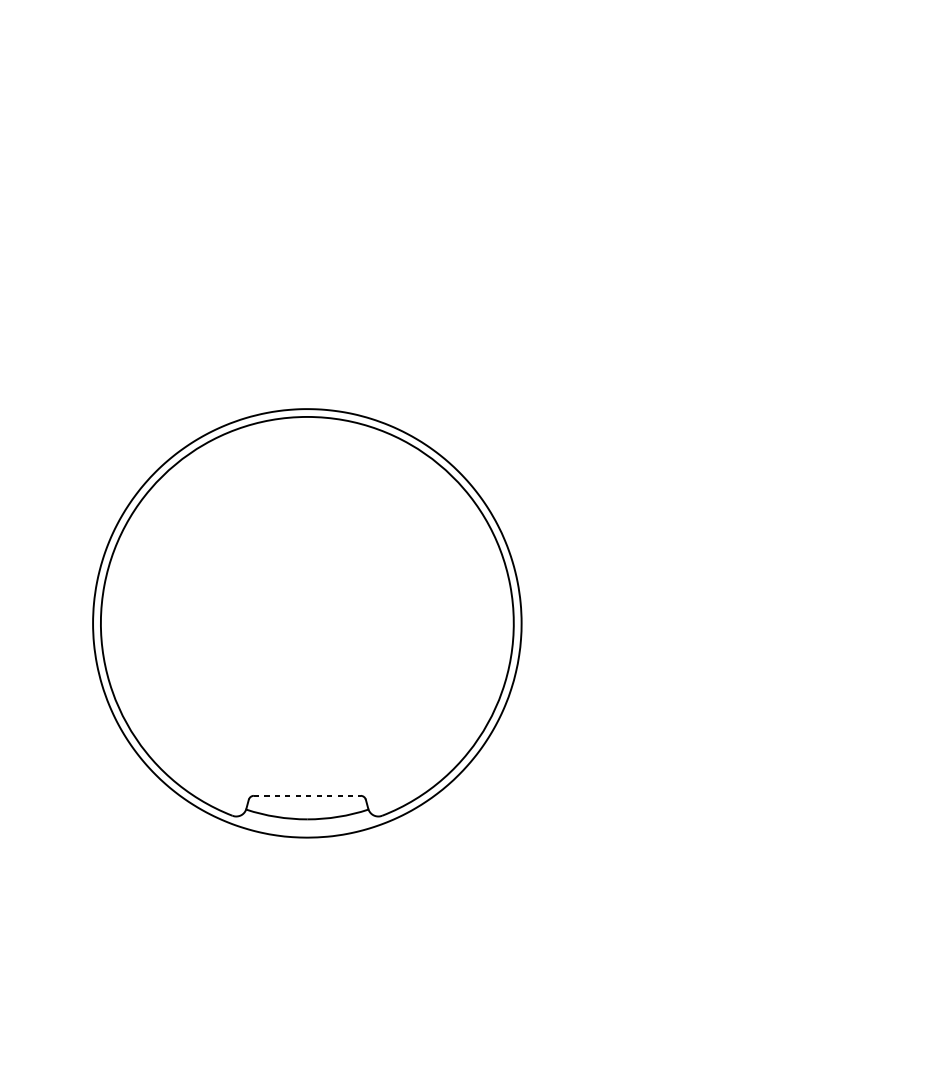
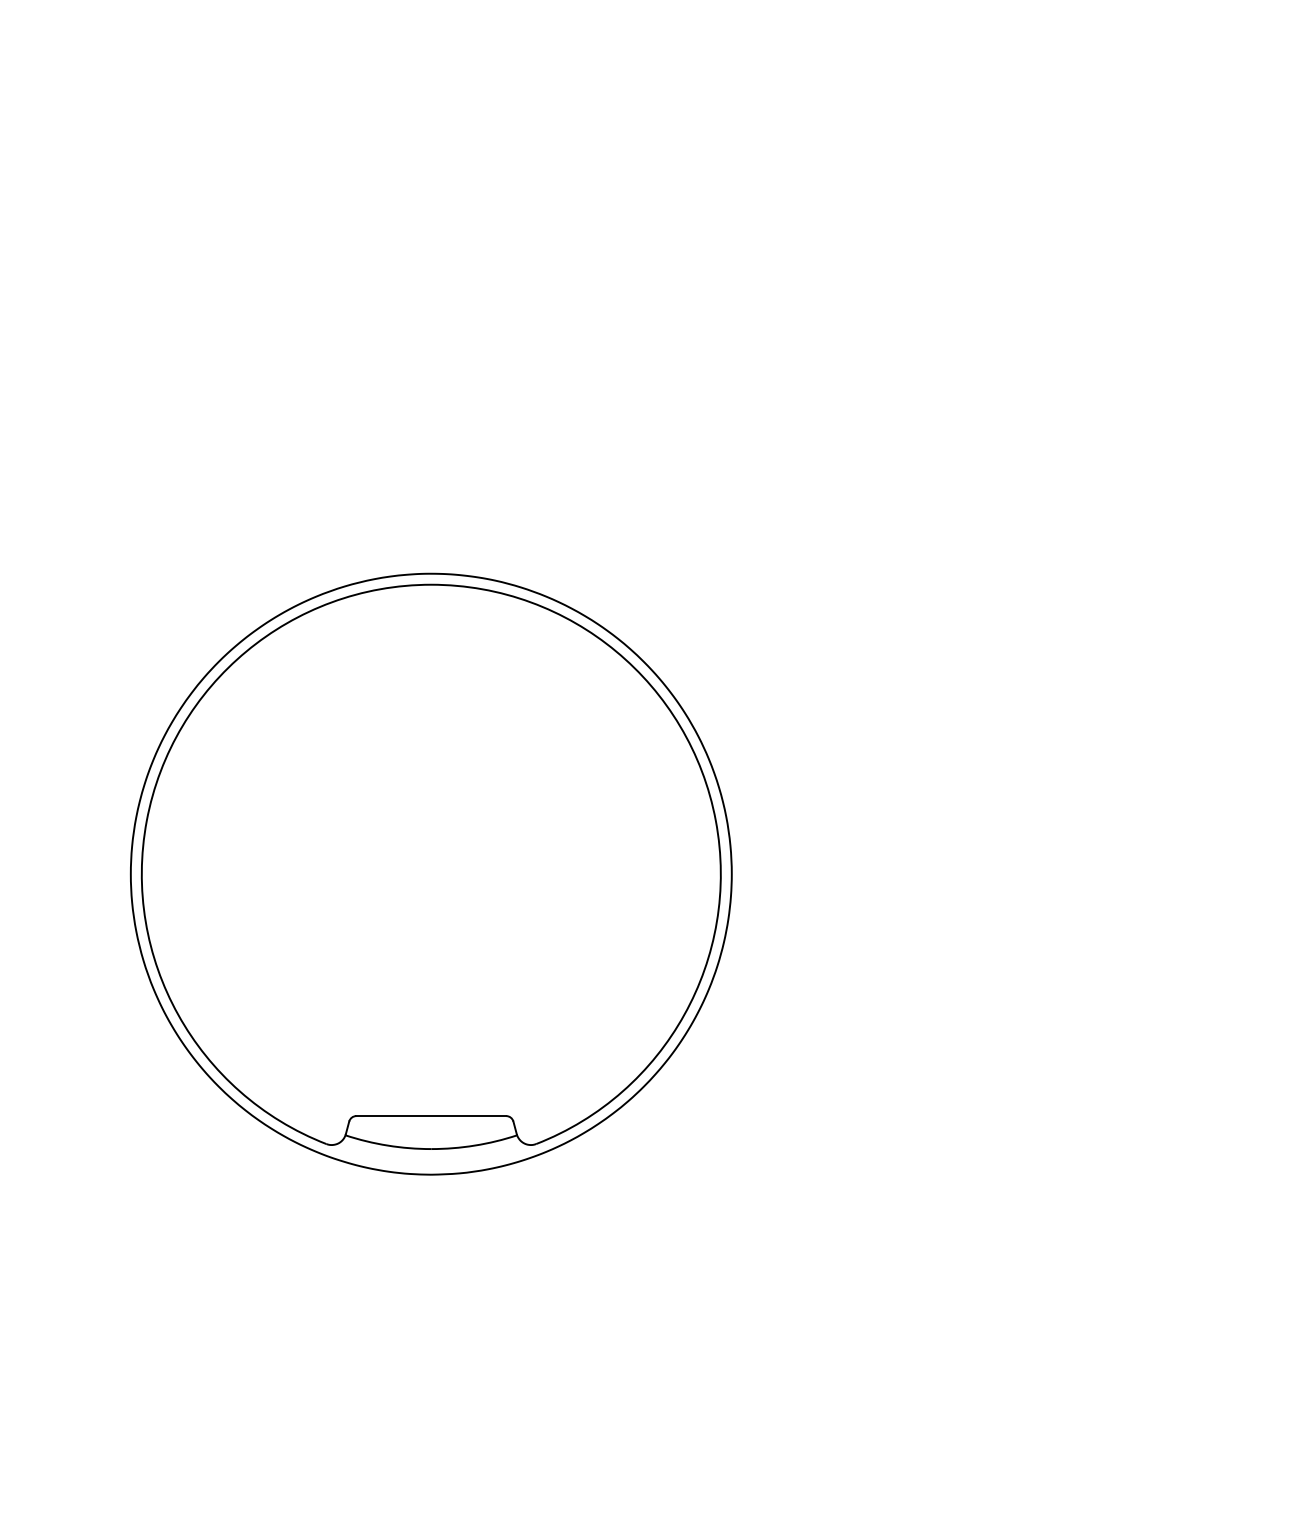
line: (307, 796) -> (431, 1116), dashed -> solid

